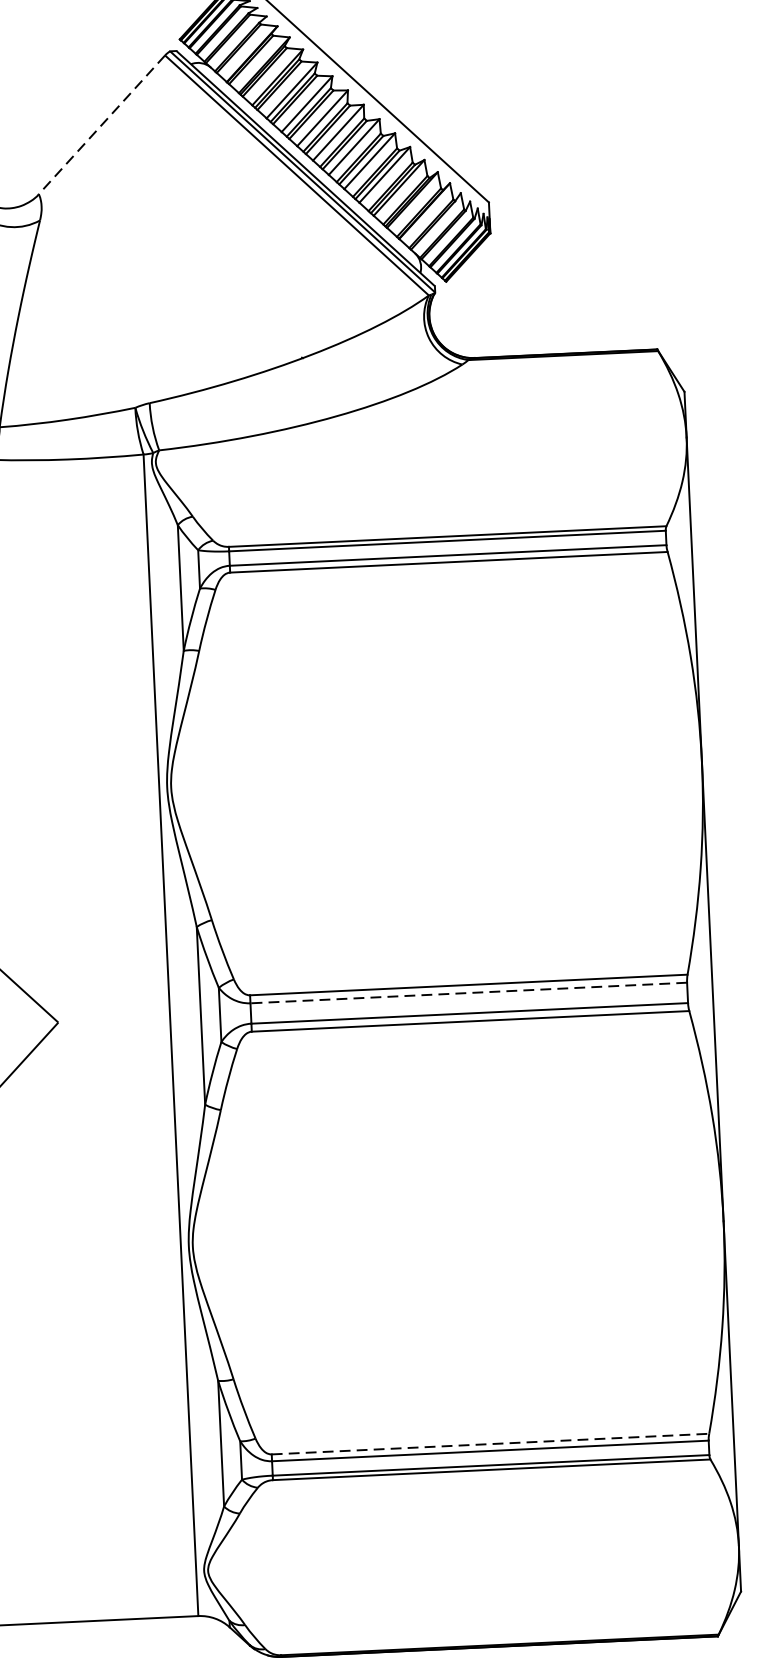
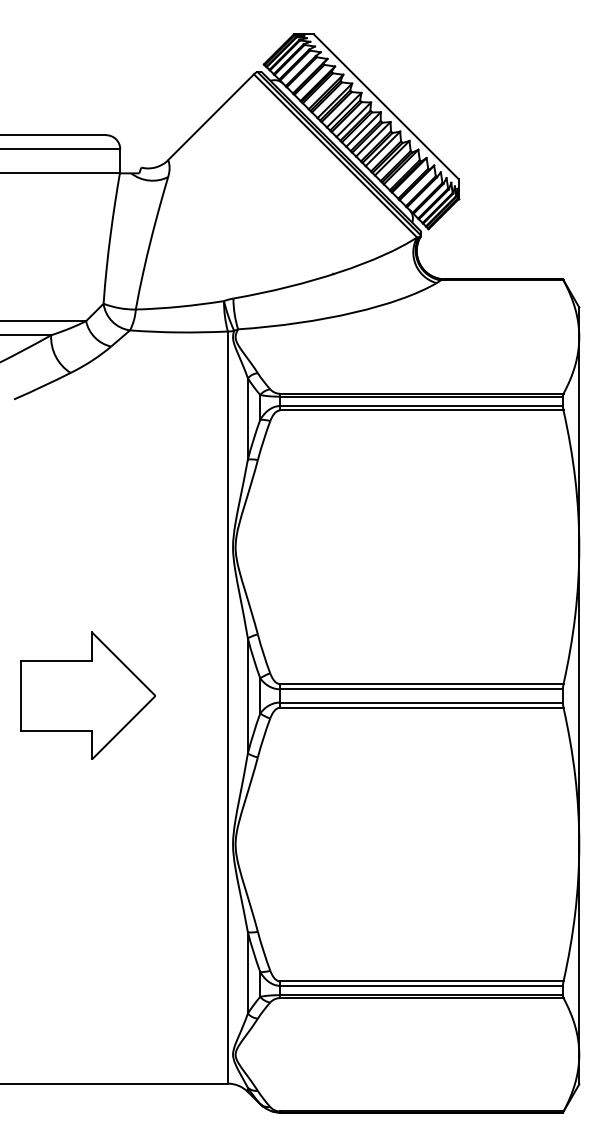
line: (102, 125) -> (211, 117), dashed -> solid
line: (468, 993) -> (421, 689), dashed -> solid
line: (489, 1444) -> (421, 981), dashed -> solid

